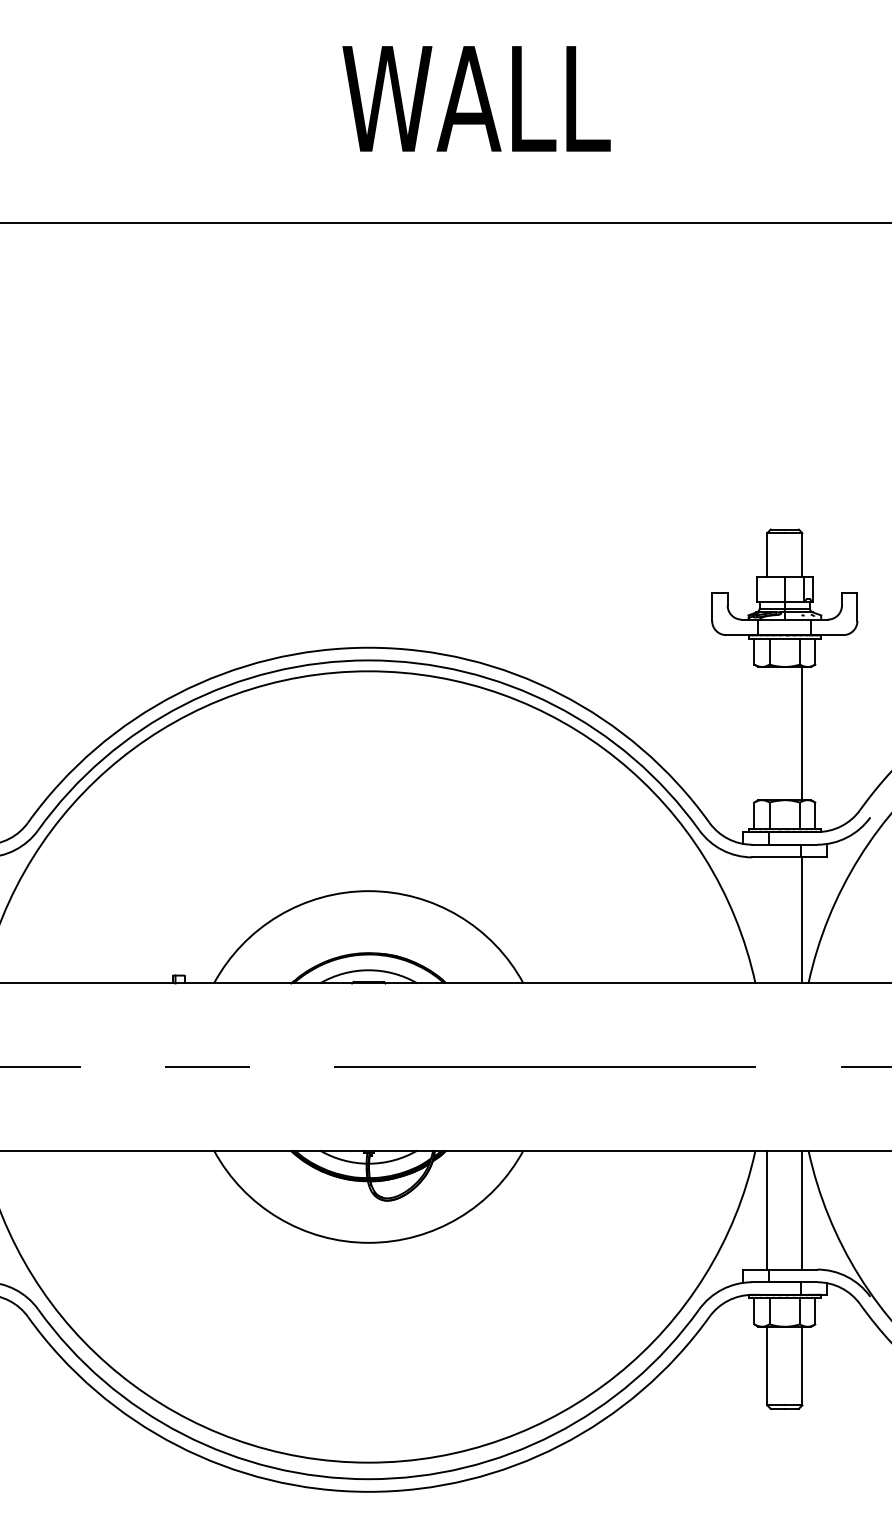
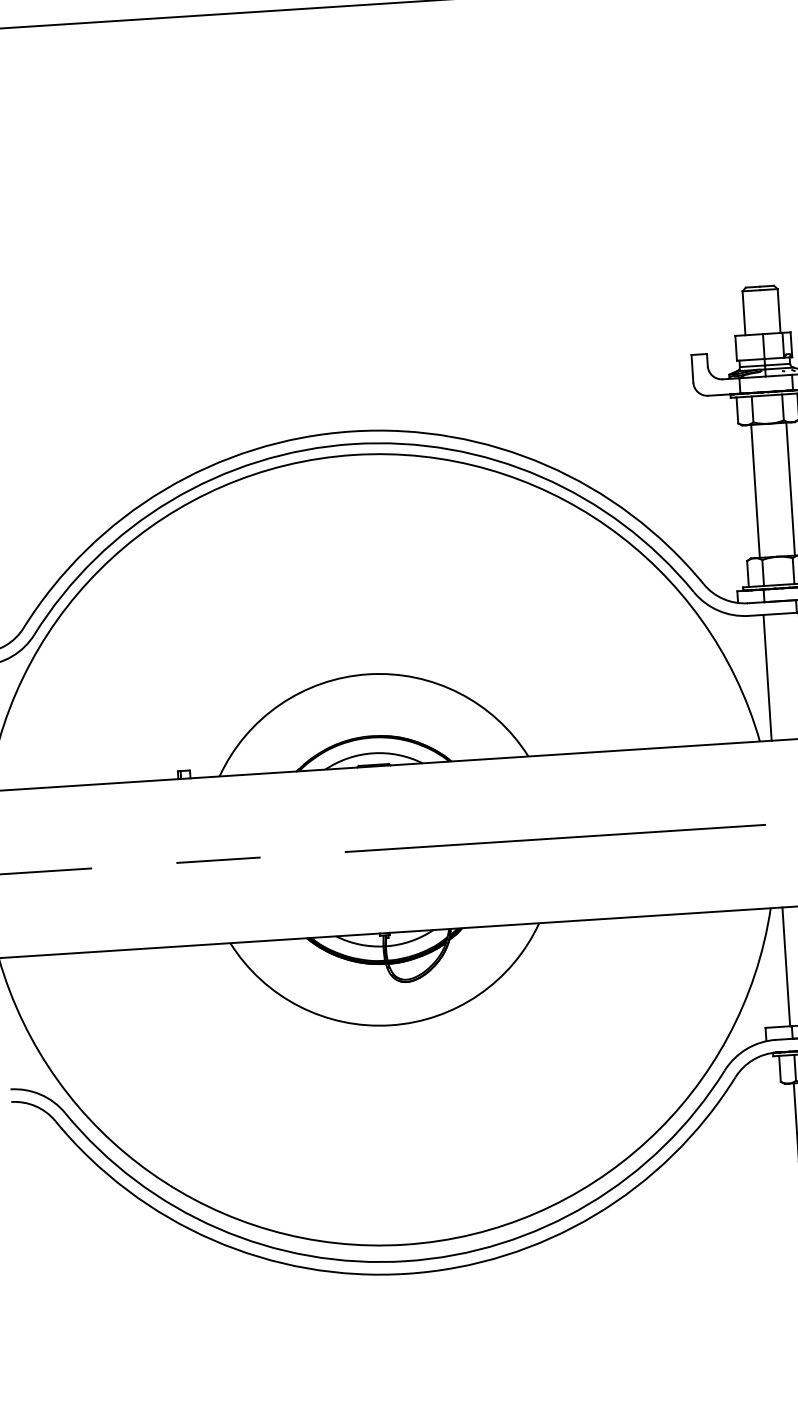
line: (767, 733) -> (755, 491), added
line: (767, 920) -> (767, 677), added

